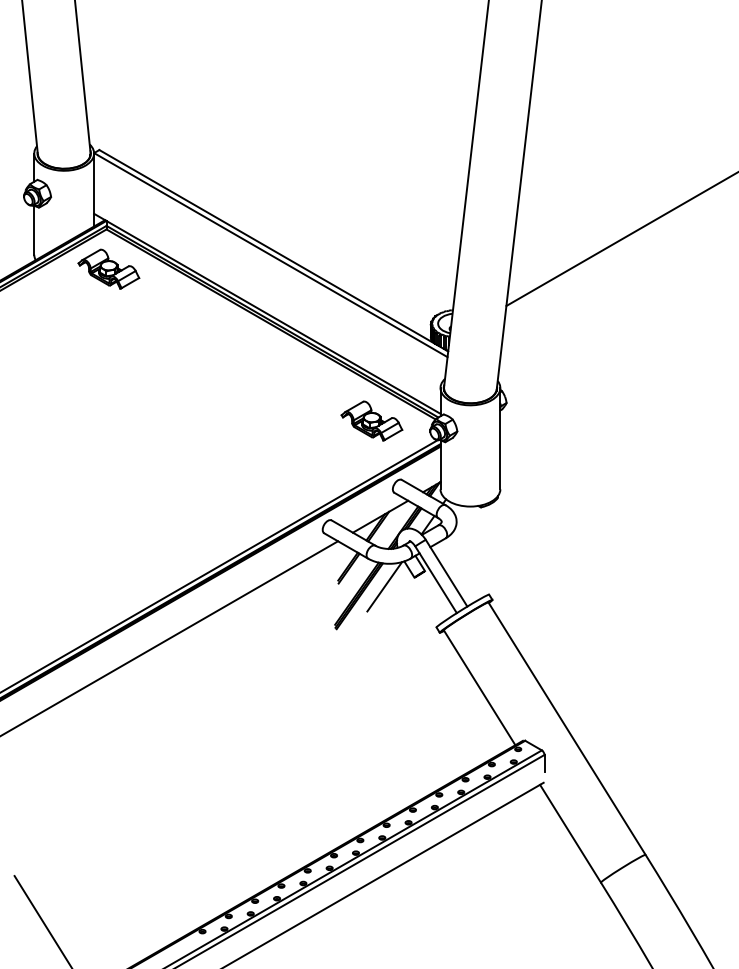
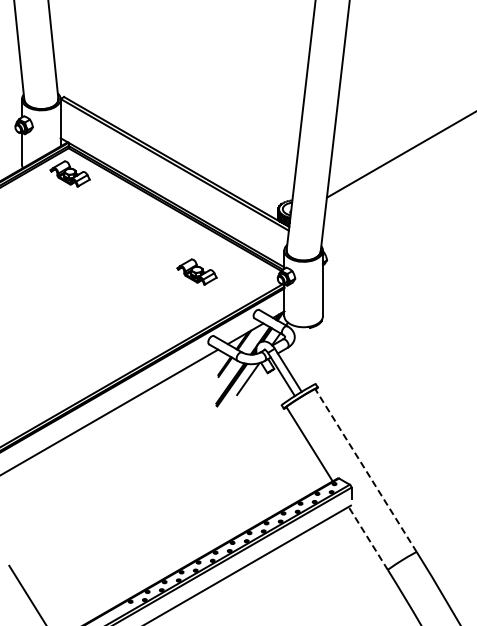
part: (371, 420) -> (196, 271), moved
line: (567, 728) -> (366, 470), solid -> dashed
line: (570, 833) -> (368, 538), solid -> dashed

